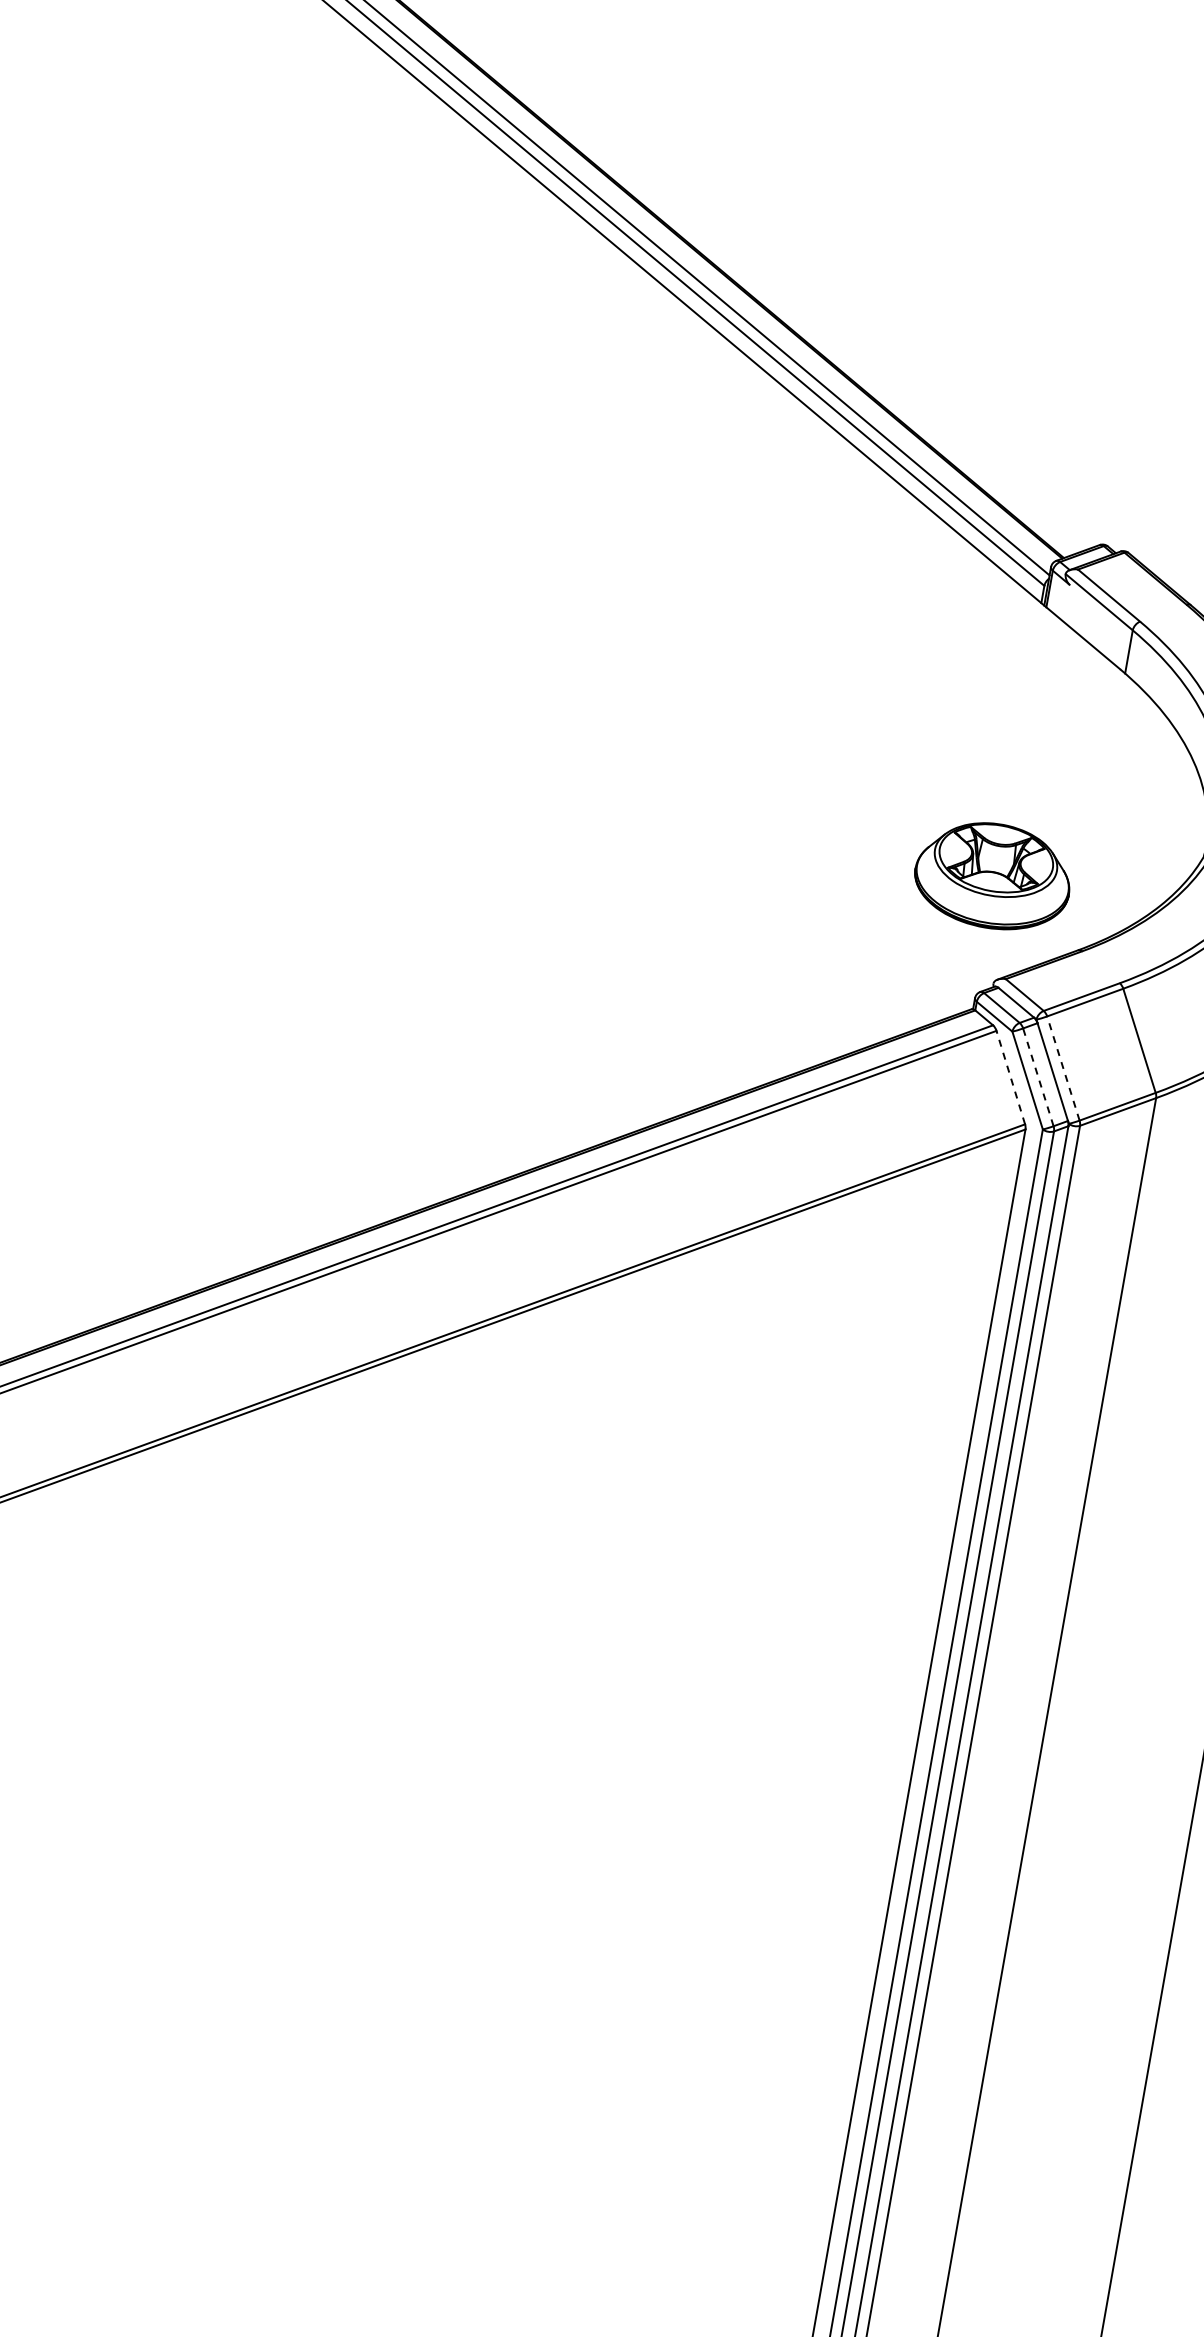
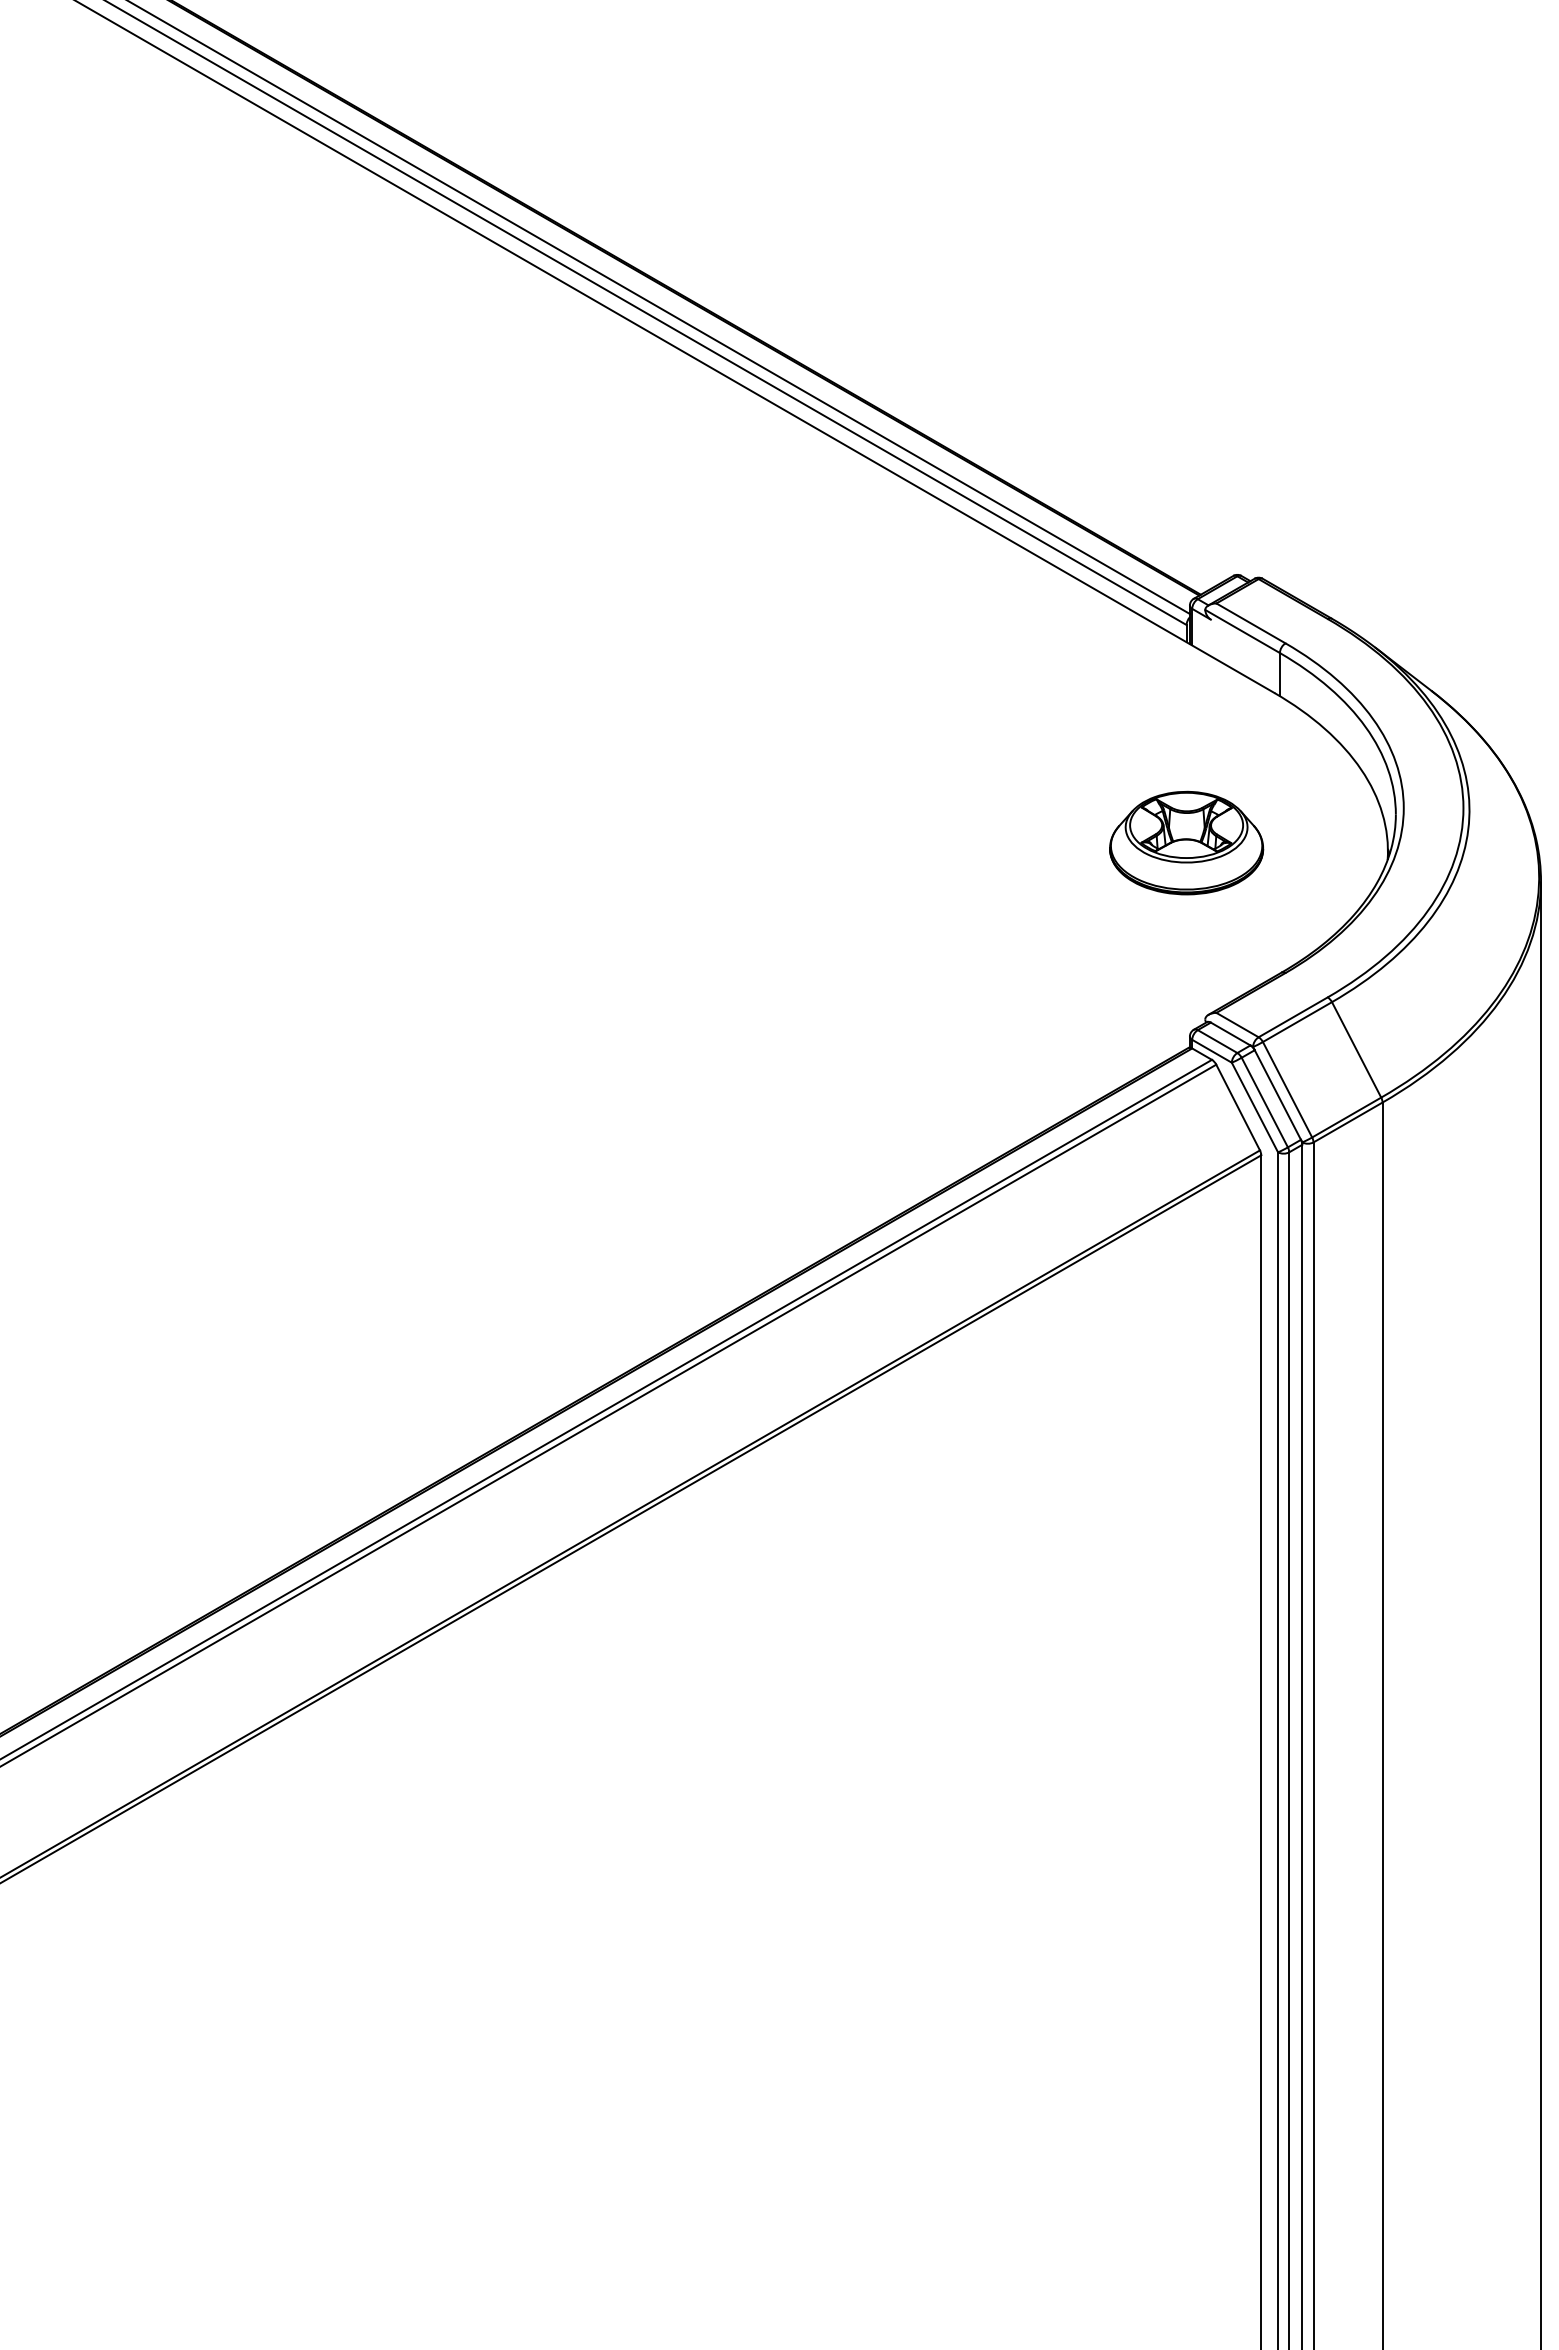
part: (993, 875) -> (1186, 842), moved
line: (1063, 1068) -> (1287, 1089), dashed -> solid
line: (1010, 1077) -> (1237, 1107), dashed -> solid
line: (1038, 1077) -> (1264, 1102), dashed -> solid

